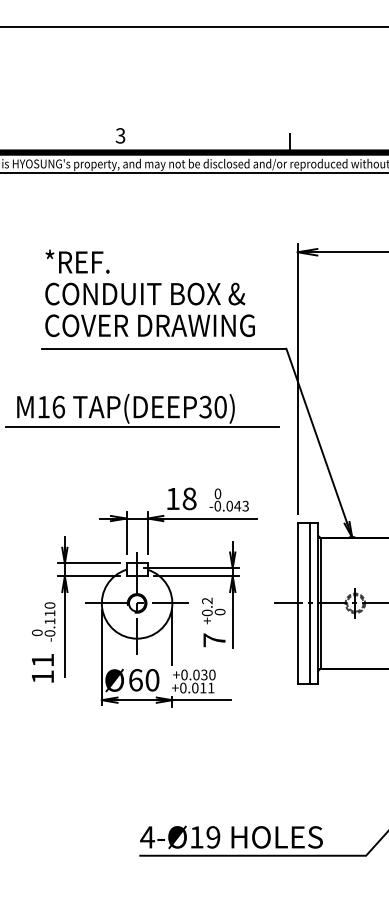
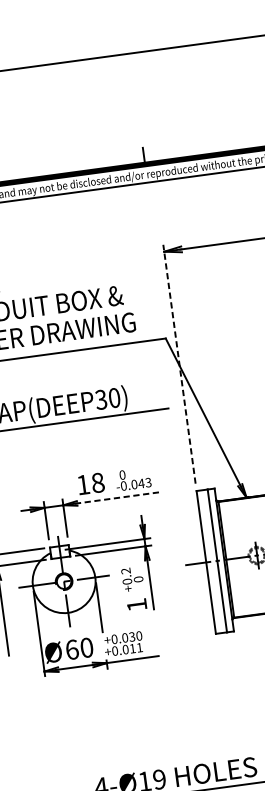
line: (297, 379) -> (179, 364), solid -> dashed
line: (209, 518) -> (118, 497), solid -> dashed
text: (214, 640) -> (137, 605), 7 -> 1

